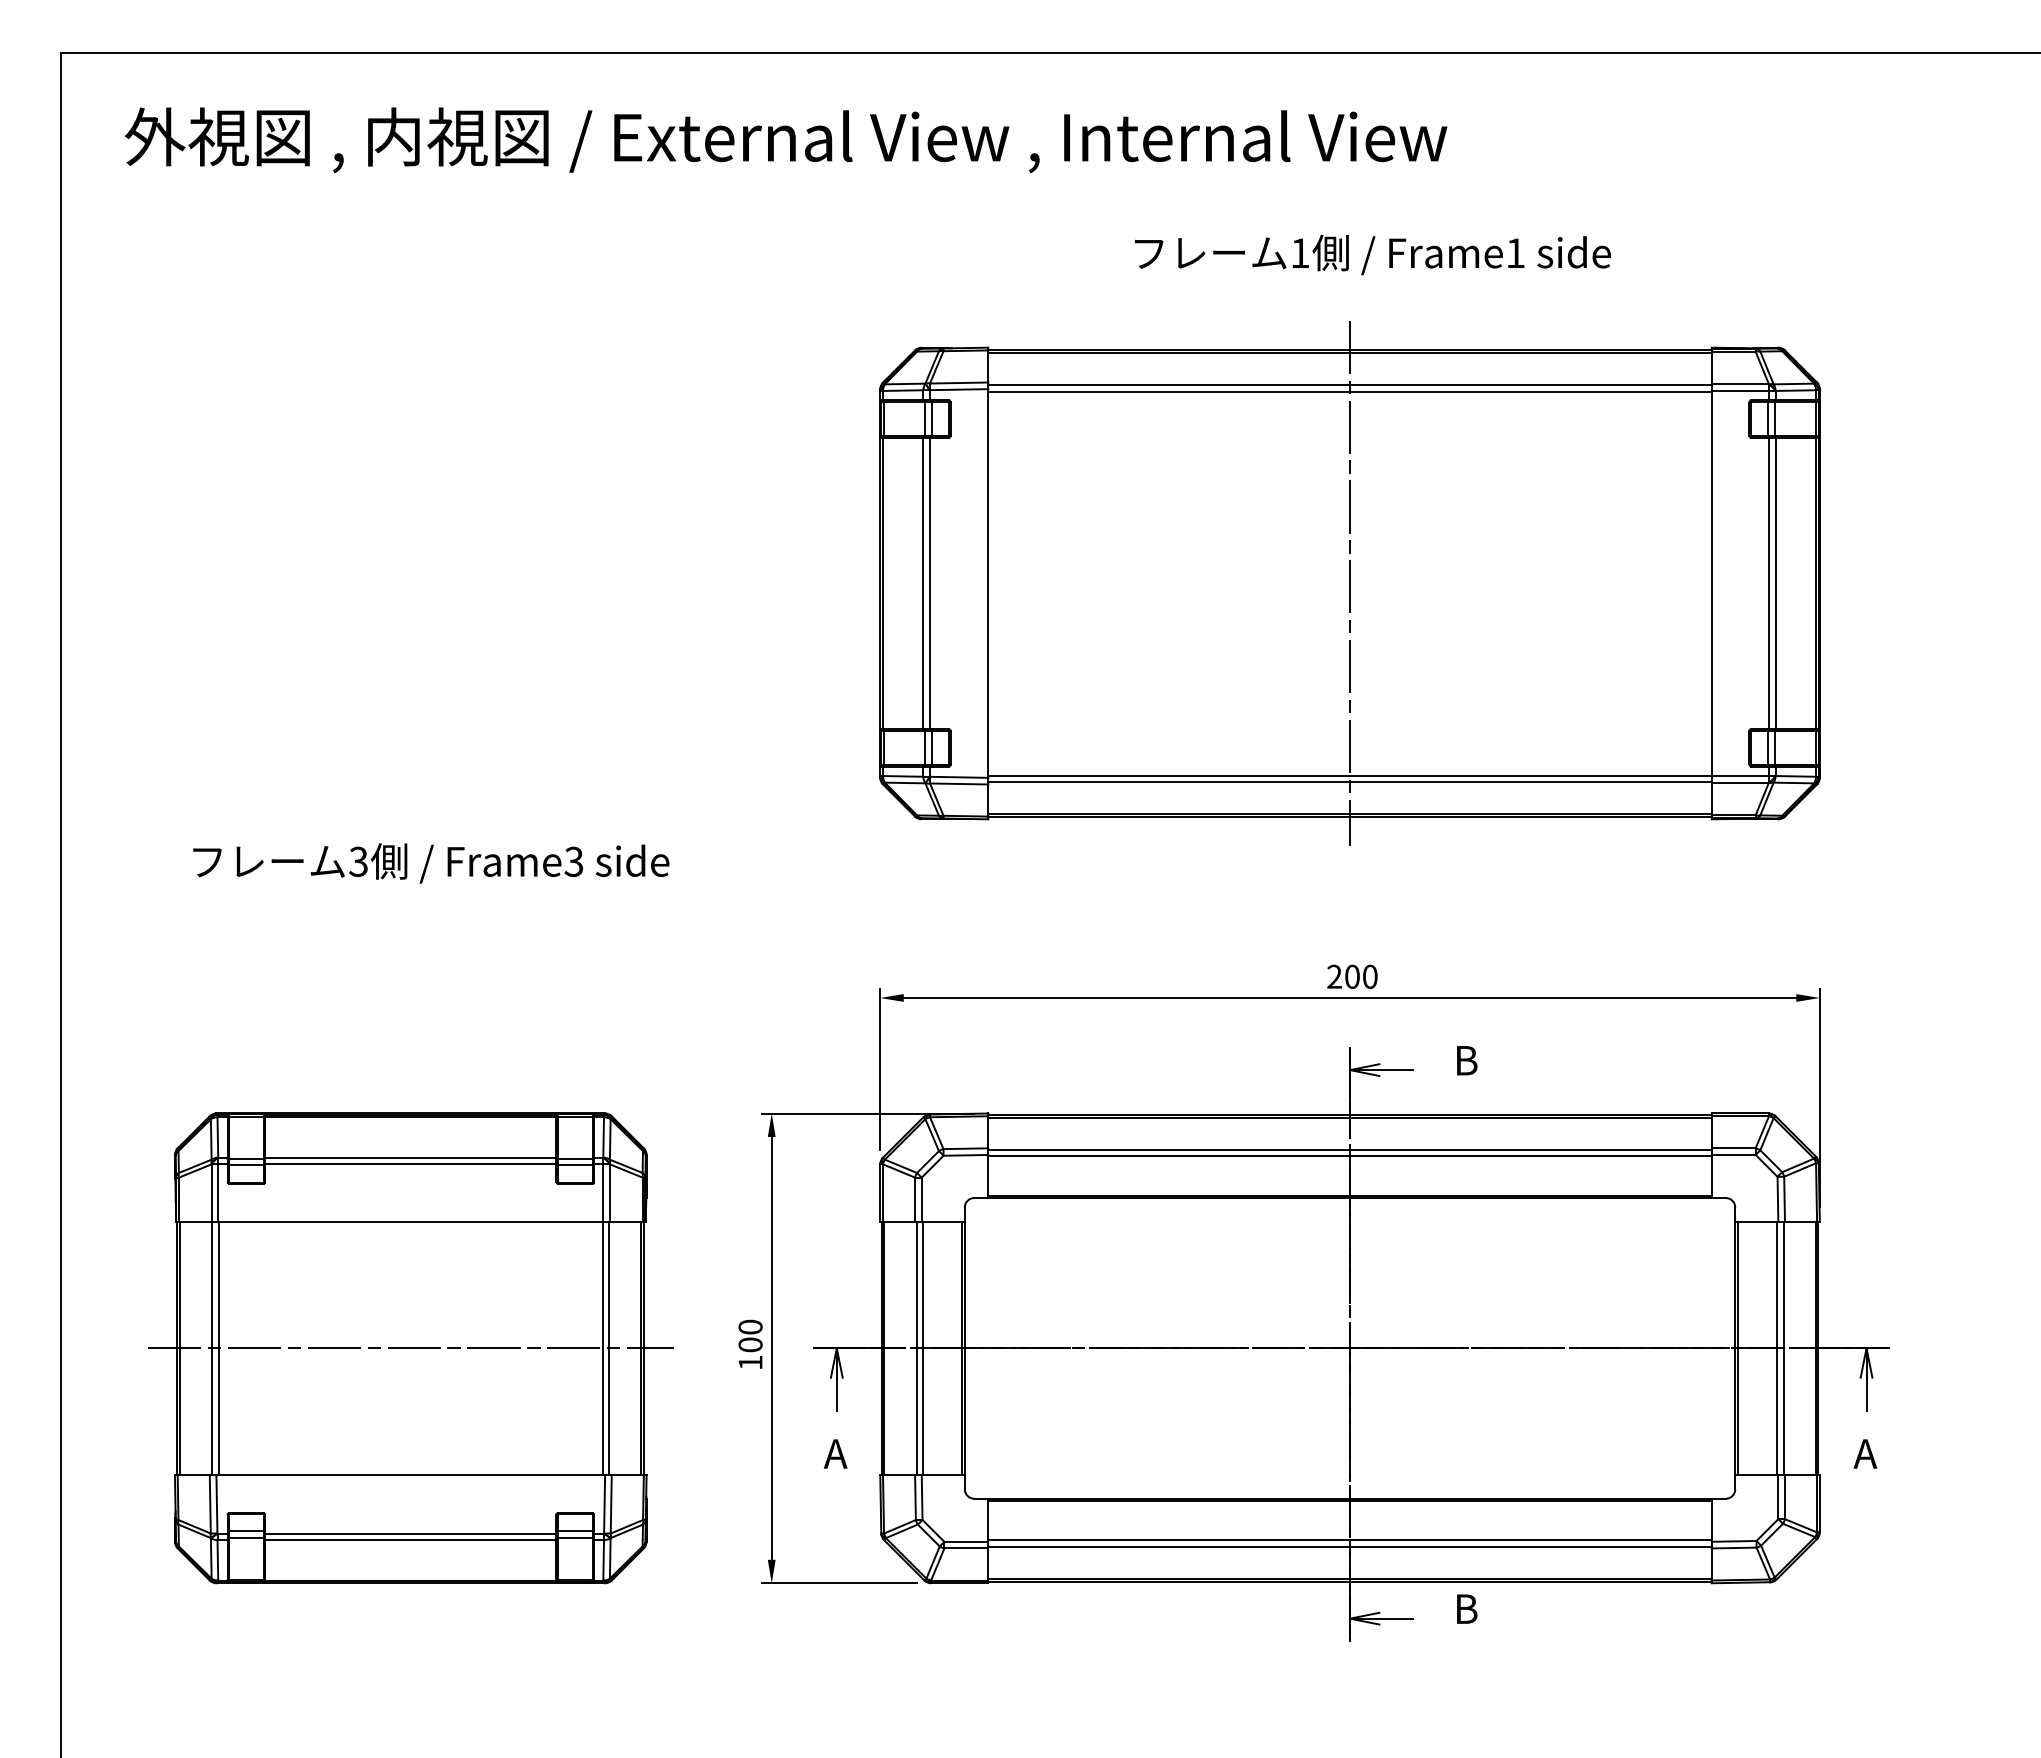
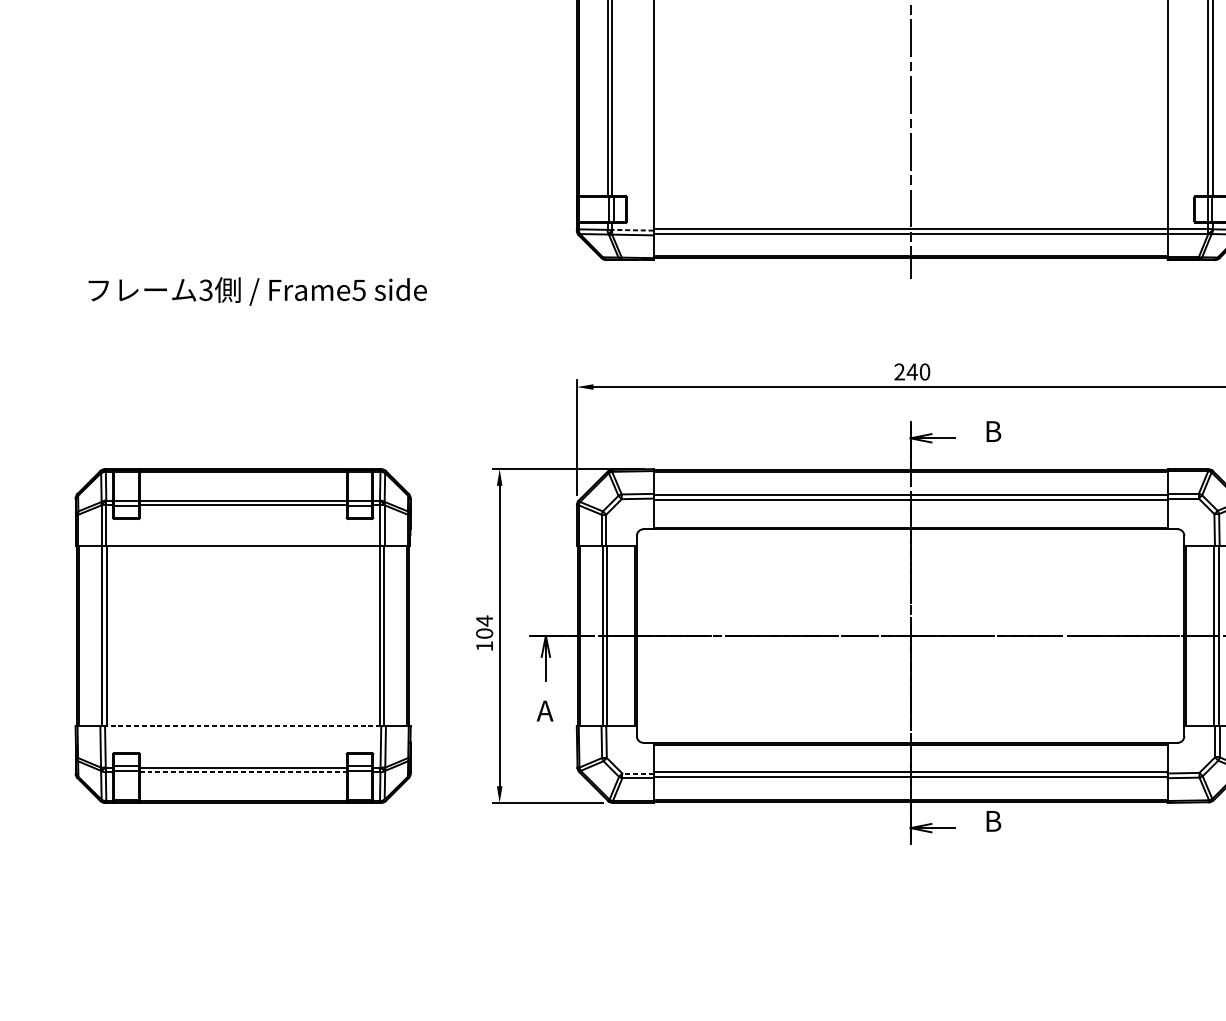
line: (958, 777) -> (632, 230), solid -> dashed
text: (573, 861) -> (358, 290), Frame3 -> Frame5
text: (1352, 976) -> (912, 371), 200 -> 240
text: (750, 1327) -> (484, 621), 100 -> 104
line: (410, 1348) -> (242, 636), removed
line: (410, 1475) -> (242, 726), solid -> dashed
line: (410, 1540) -> (242, 772), solid -> dashed
line: (966, 1541) -> (638, 773), solid -> dashed

